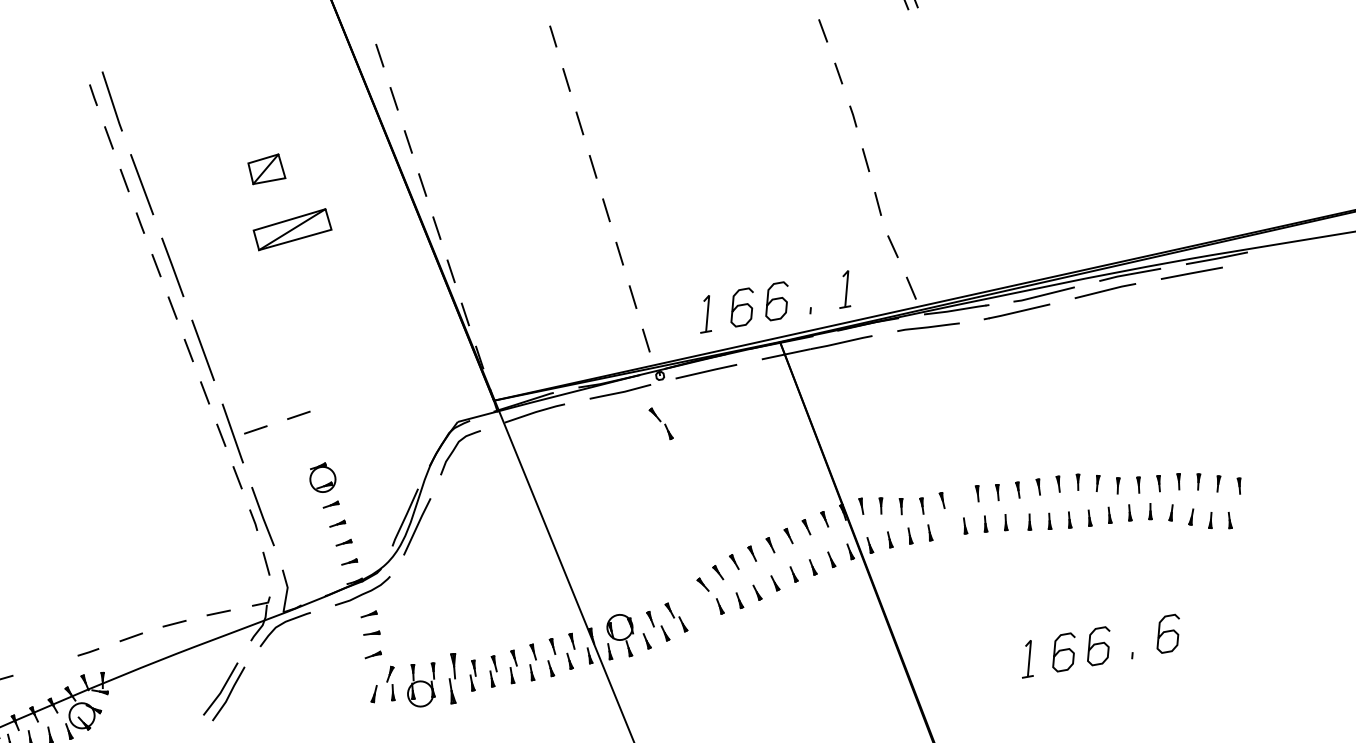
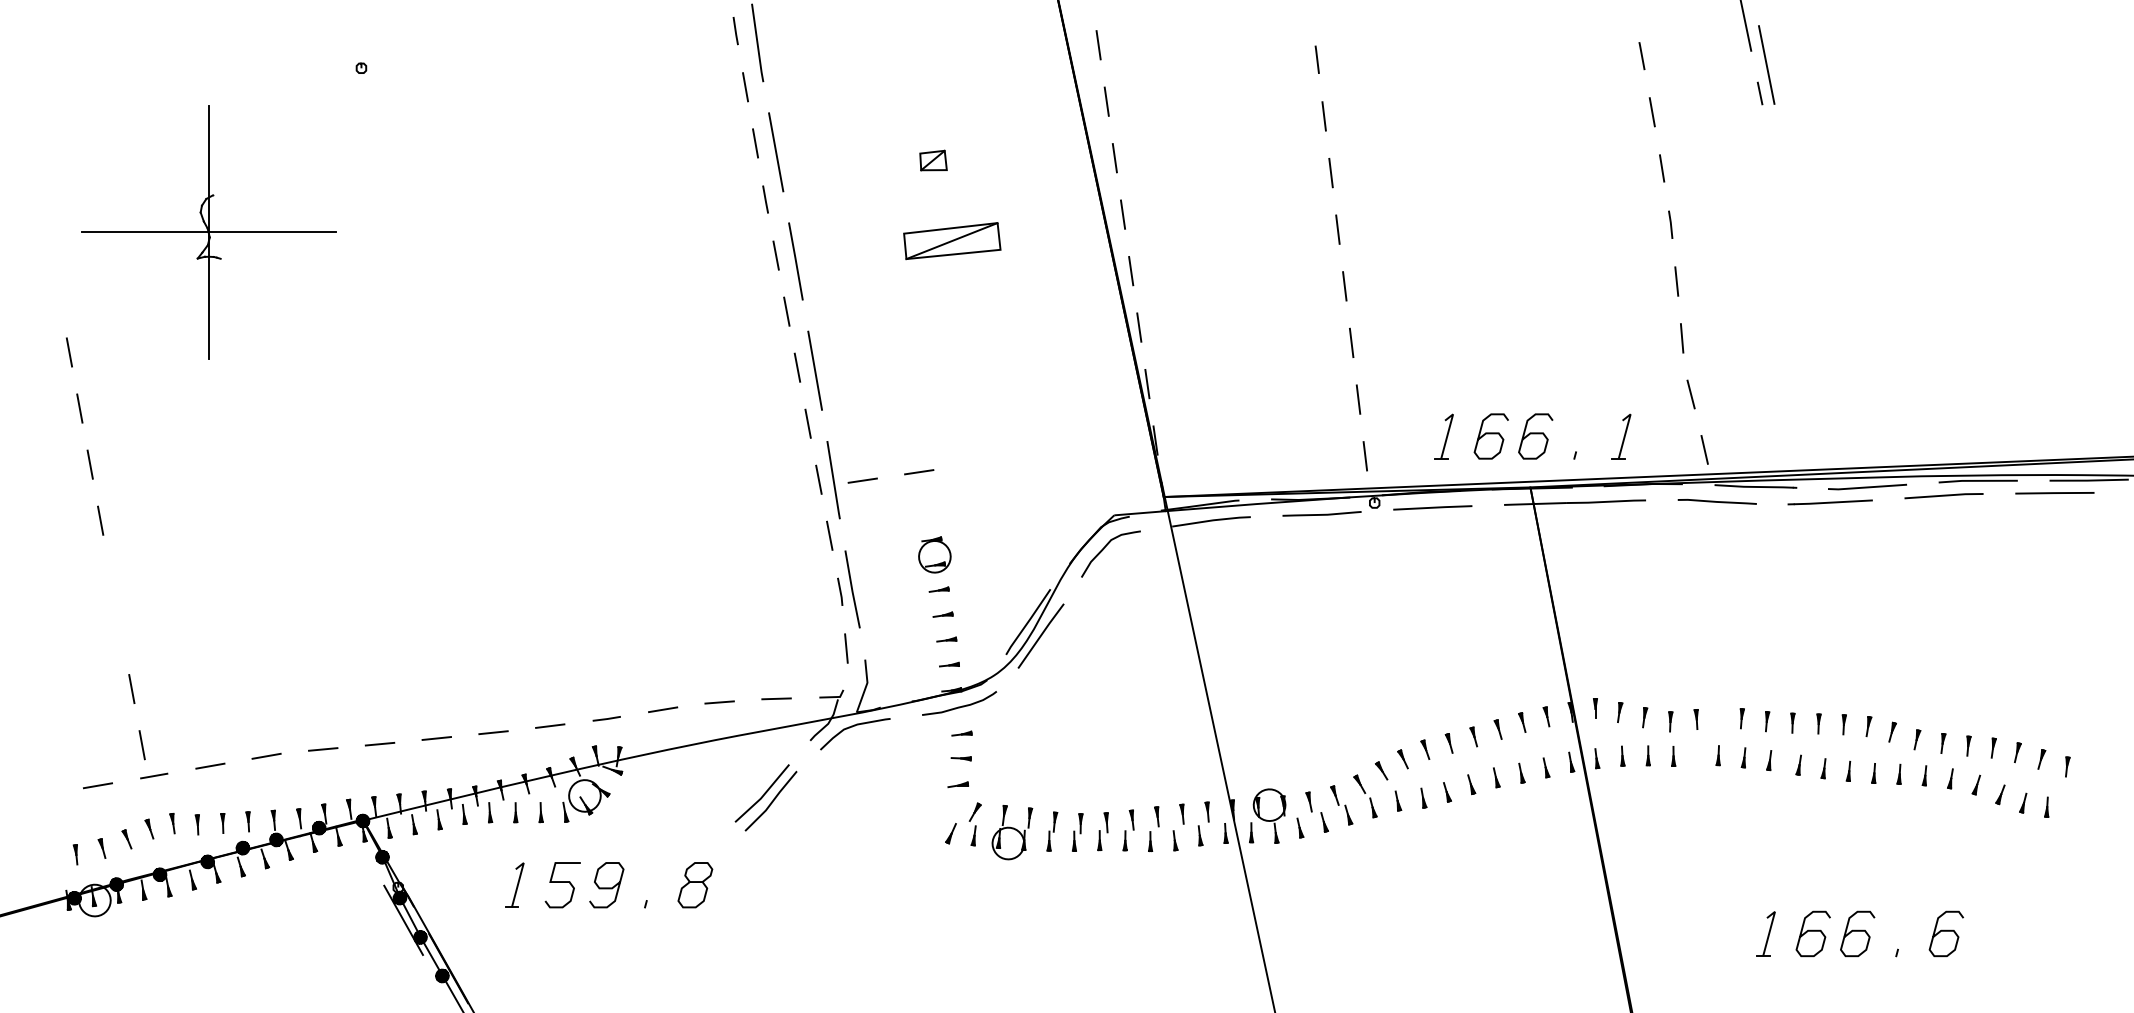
part: (266, 169) -> (933, 160), size x0.62
part: (661, 423) -> (1365, 796), moved
line: (45, 665) -> (550, 725), added
part: (453, 678) -> (1052, 831), size x0.62

